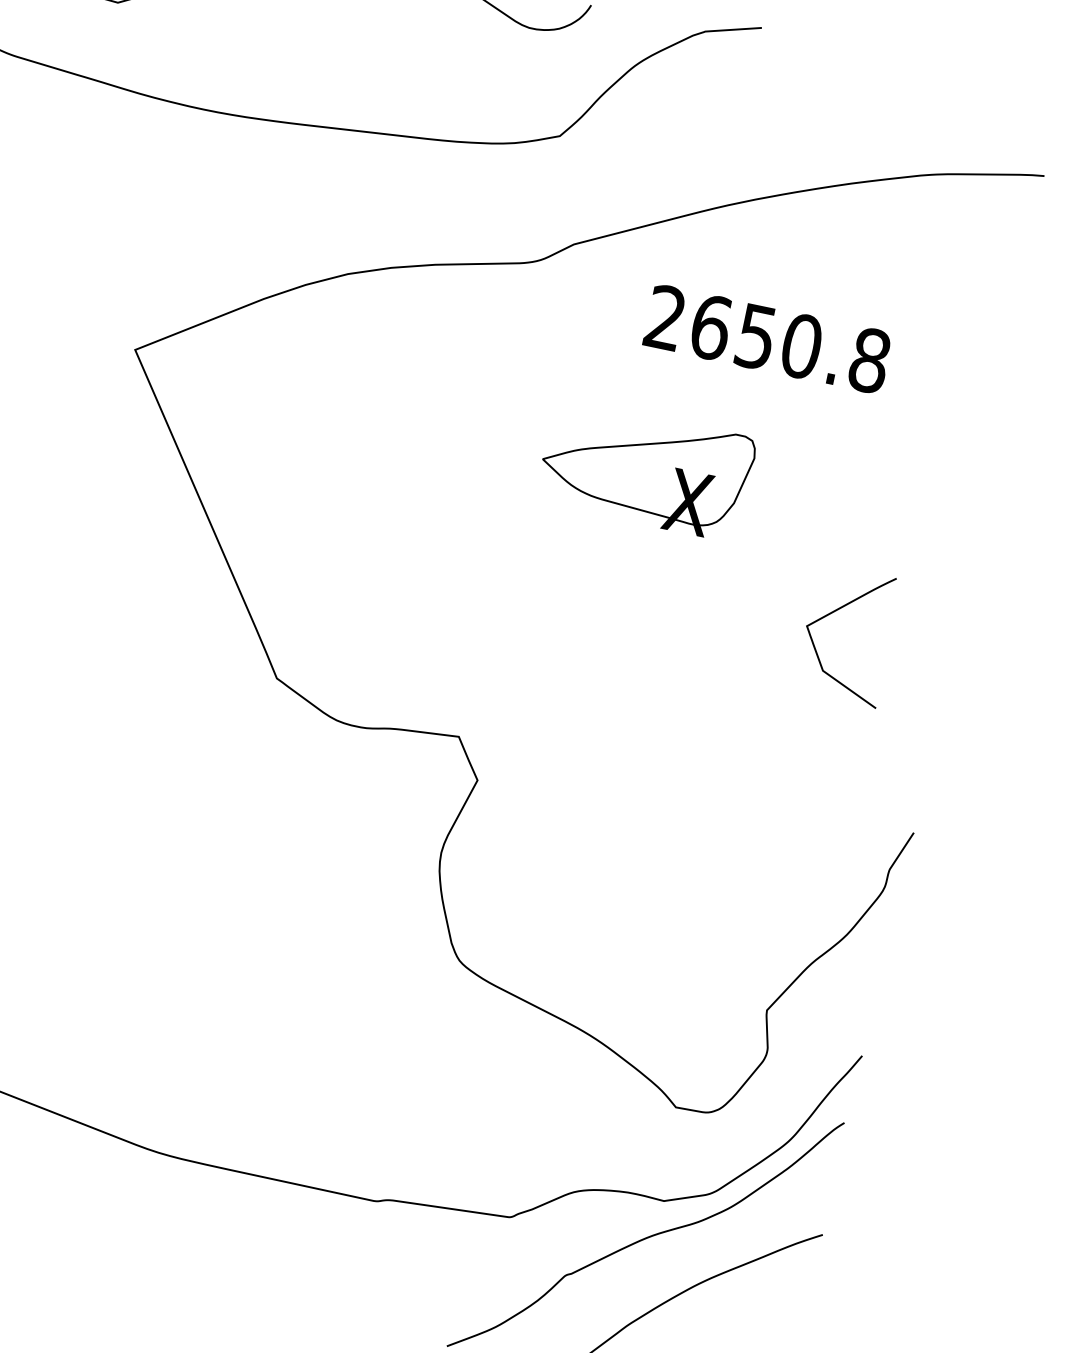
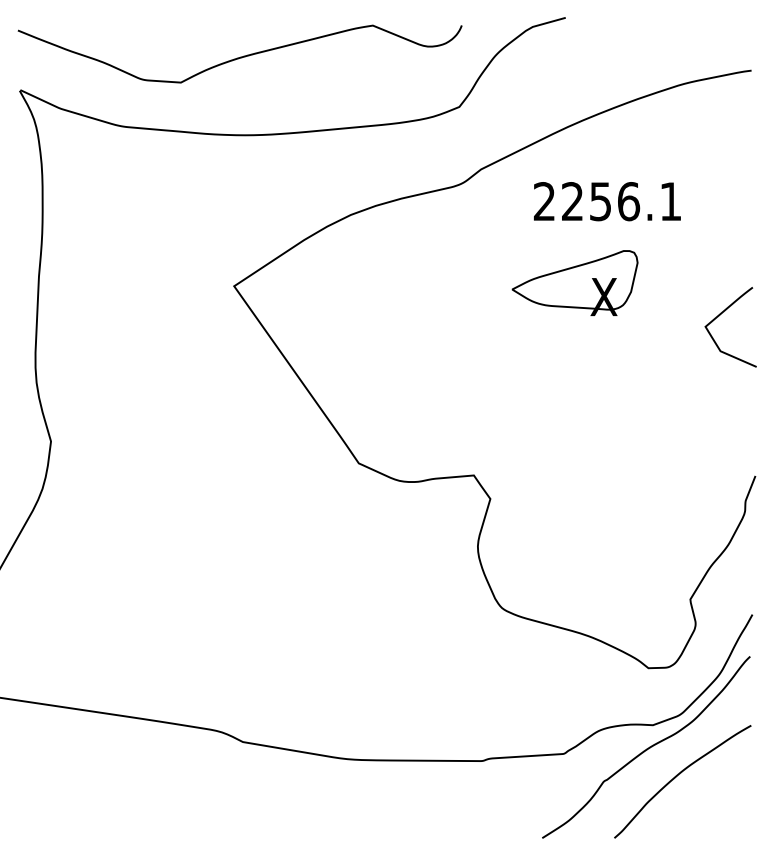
text: (789, 343) -> (621, 201), 2650.8 -> 2256.1
part: (645, 468) -> (574, 282), moved
curve: (833, 614) -> (719, 316), moved

